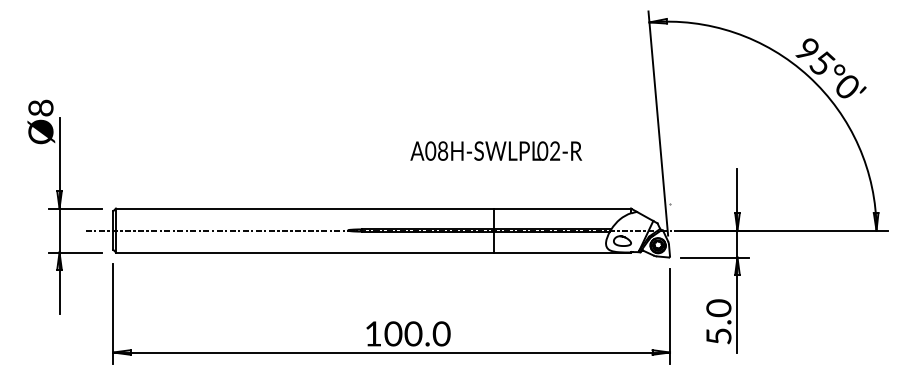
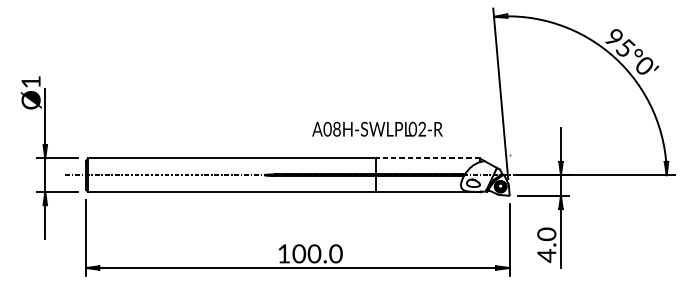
text: (40, 107) -> (30, 81), Ø8 -> Ø1
text: (496, 150) -> (377, 128), moved
line: (561, 208) -> (427, 158), solid -> dashed
text: (718, 336) -> (546, 255), 5.0 -> 4.0

